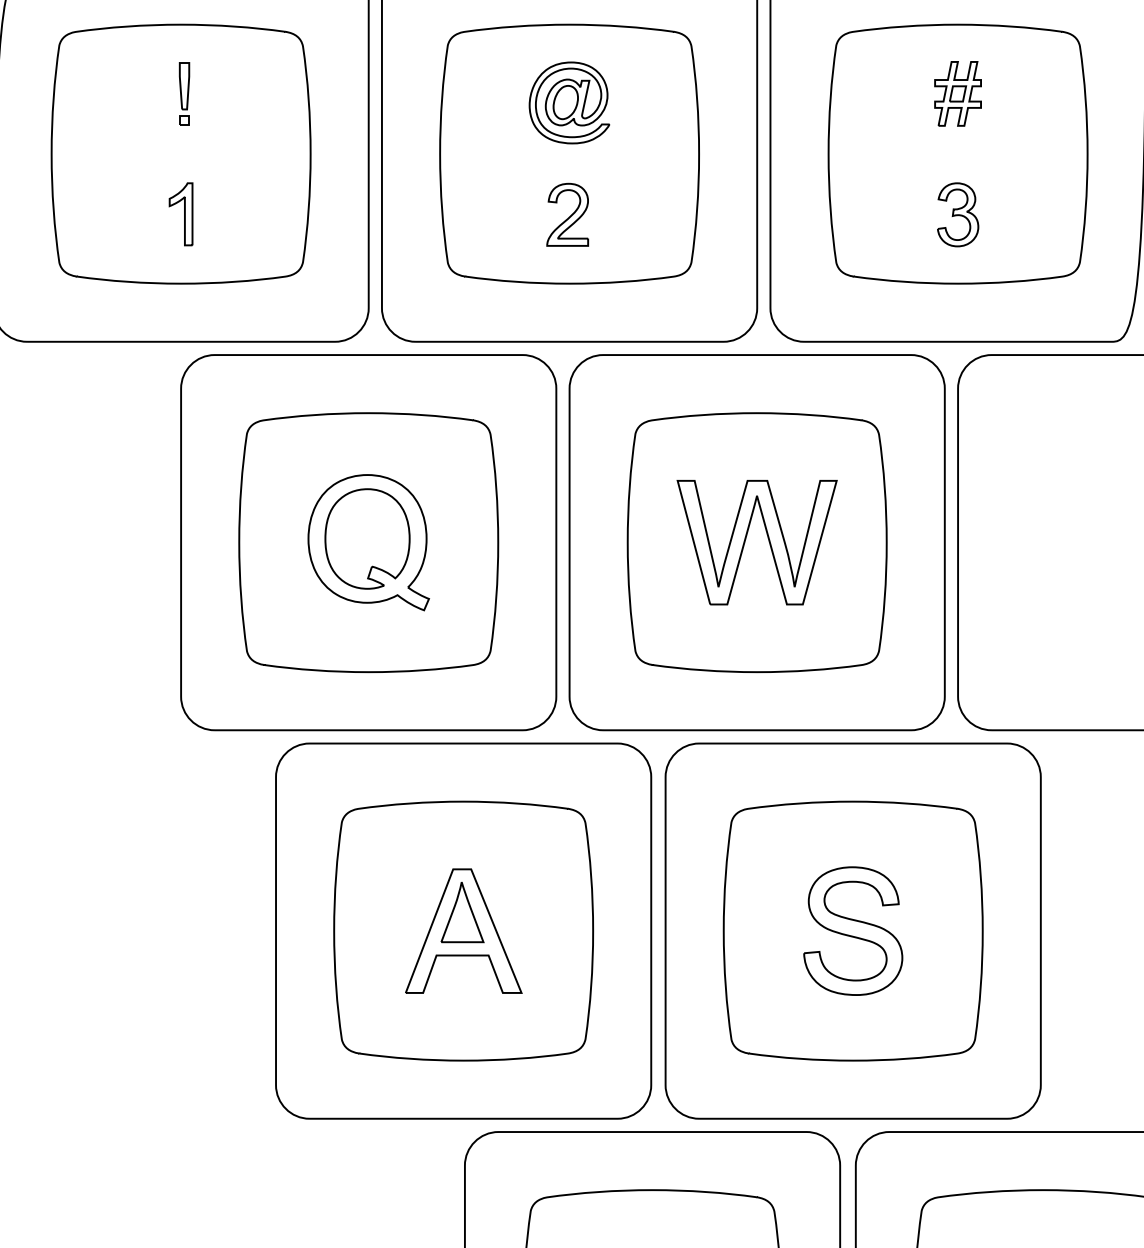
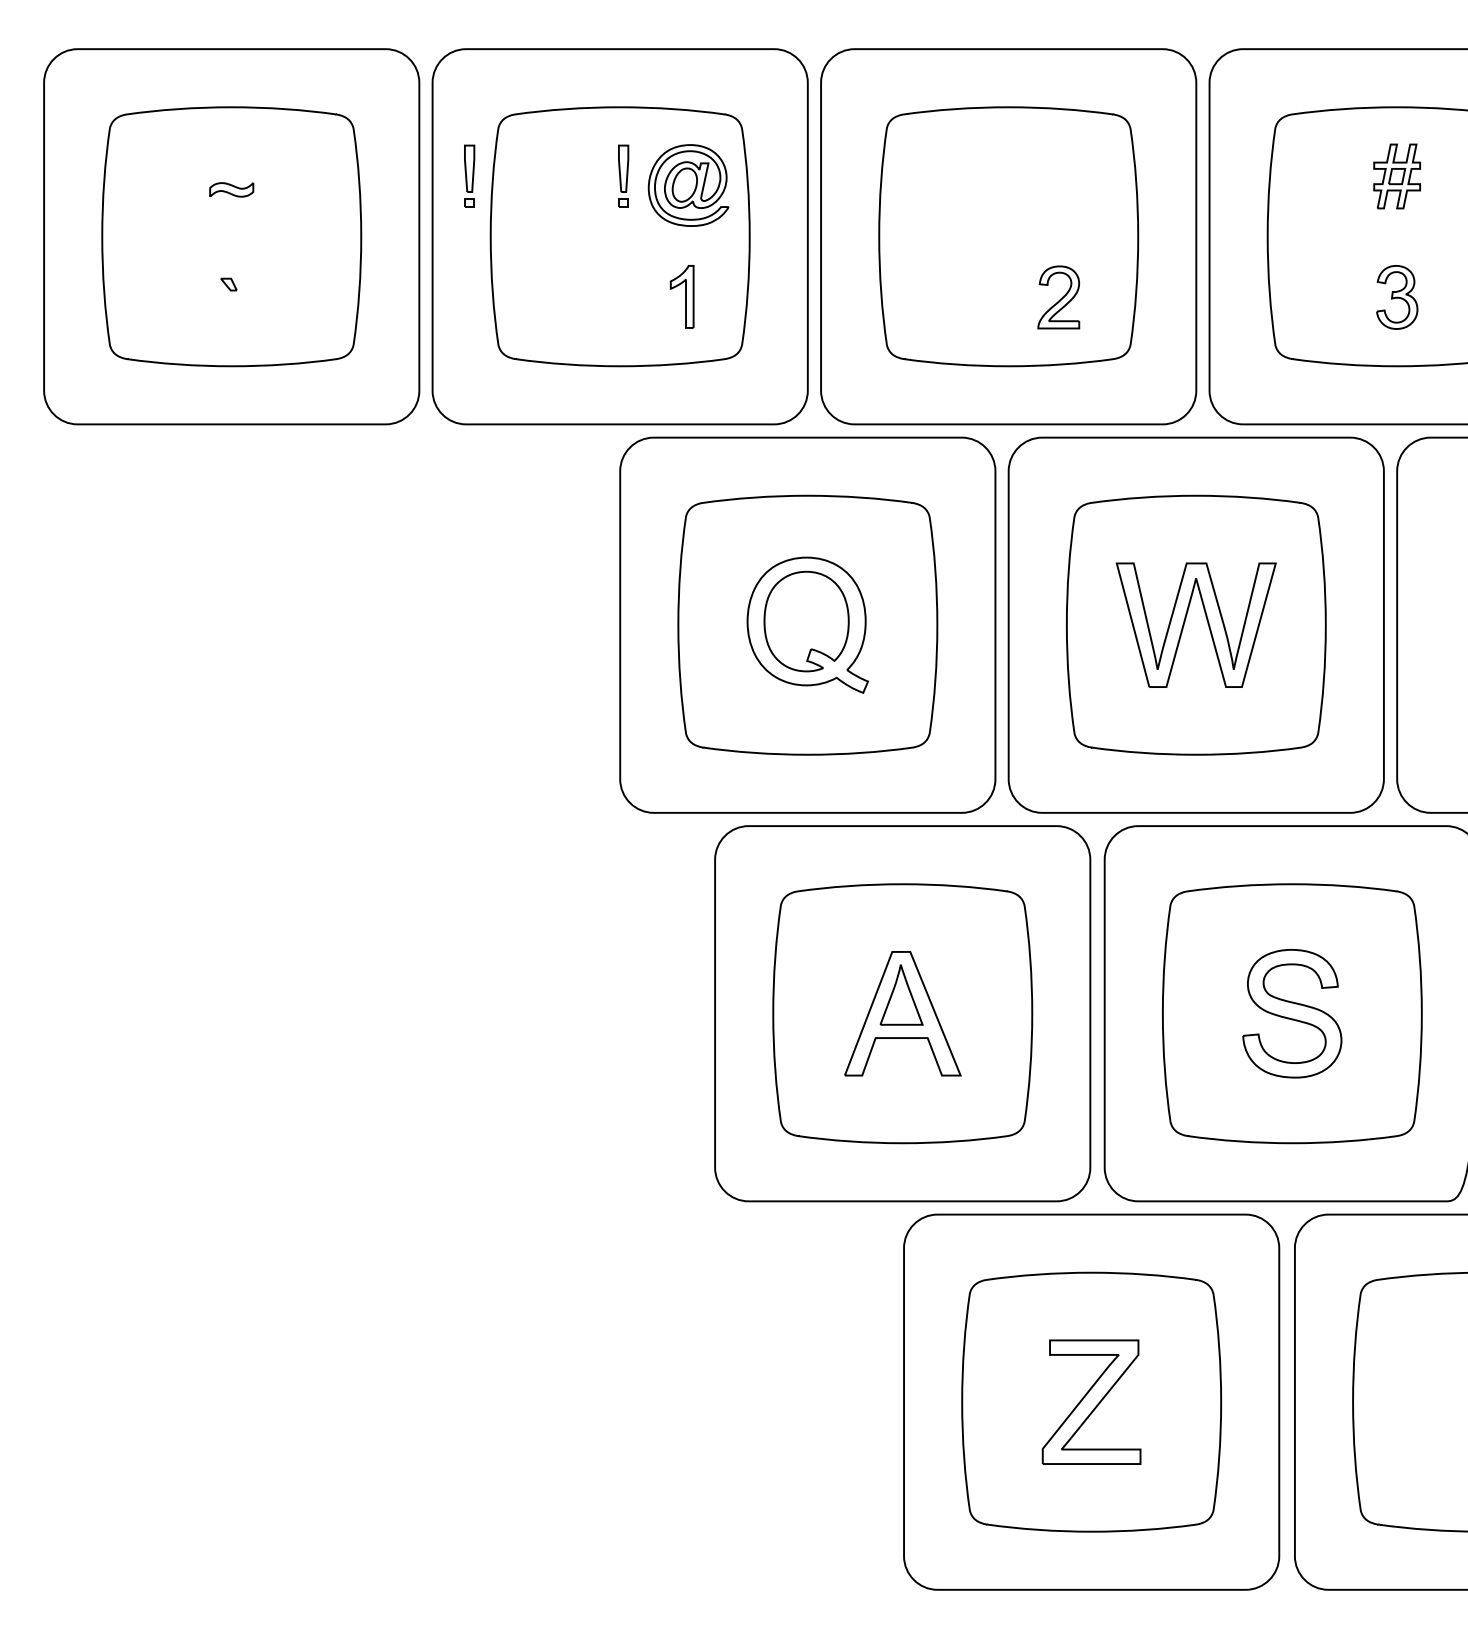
part: (30, 92) -> (469, 175), added
part: (569, 102) -> (688, 185), moved
part: (180, 213) -> (681, 296), moved
part: (567, 214) -> (1058, 297), moved

